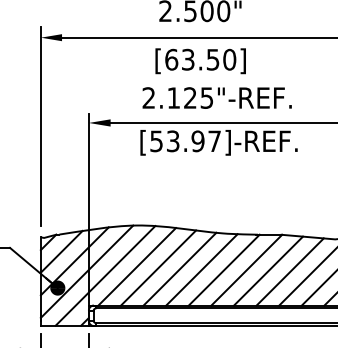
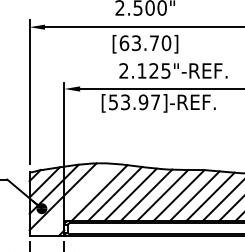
text: (213, 60) -> (154, 43), [63.50] -> [63.70]
text: (217, 97) -> (173, 70), moved
line: (105, 275) -> (76, 199), removed

